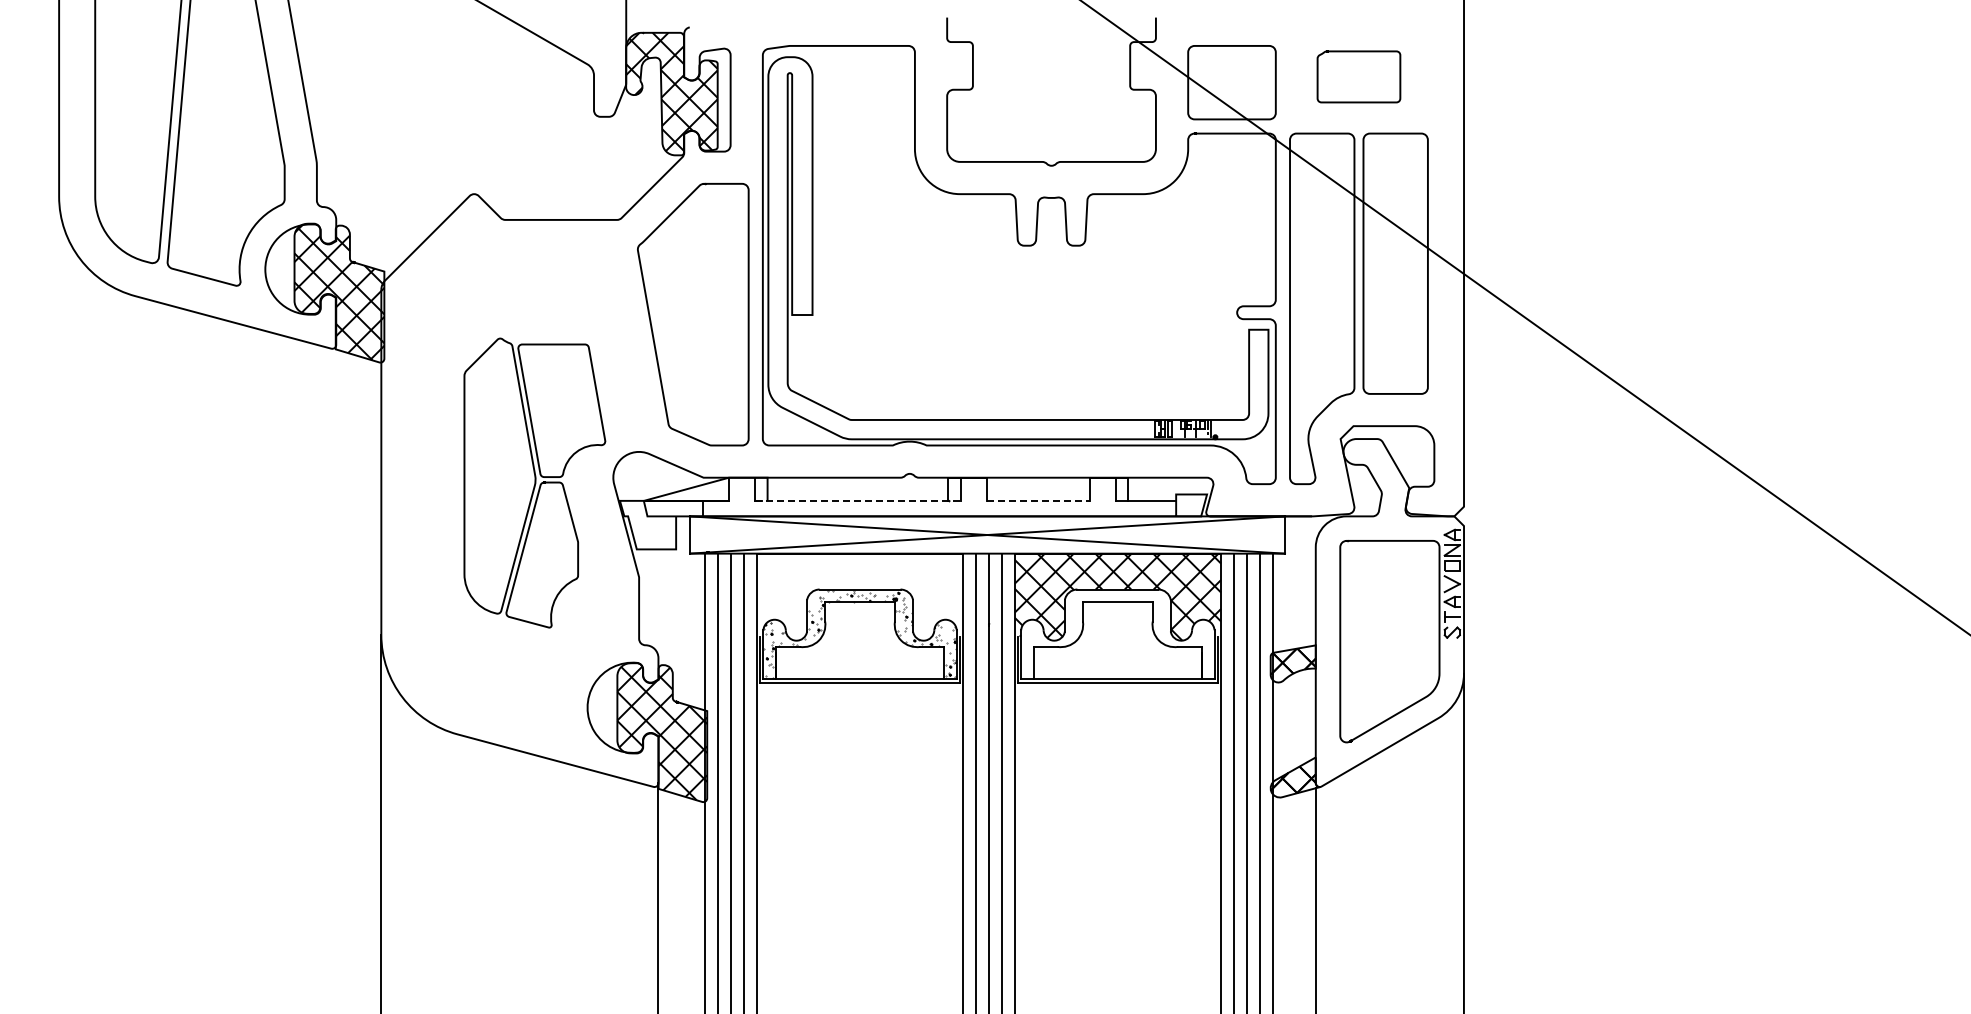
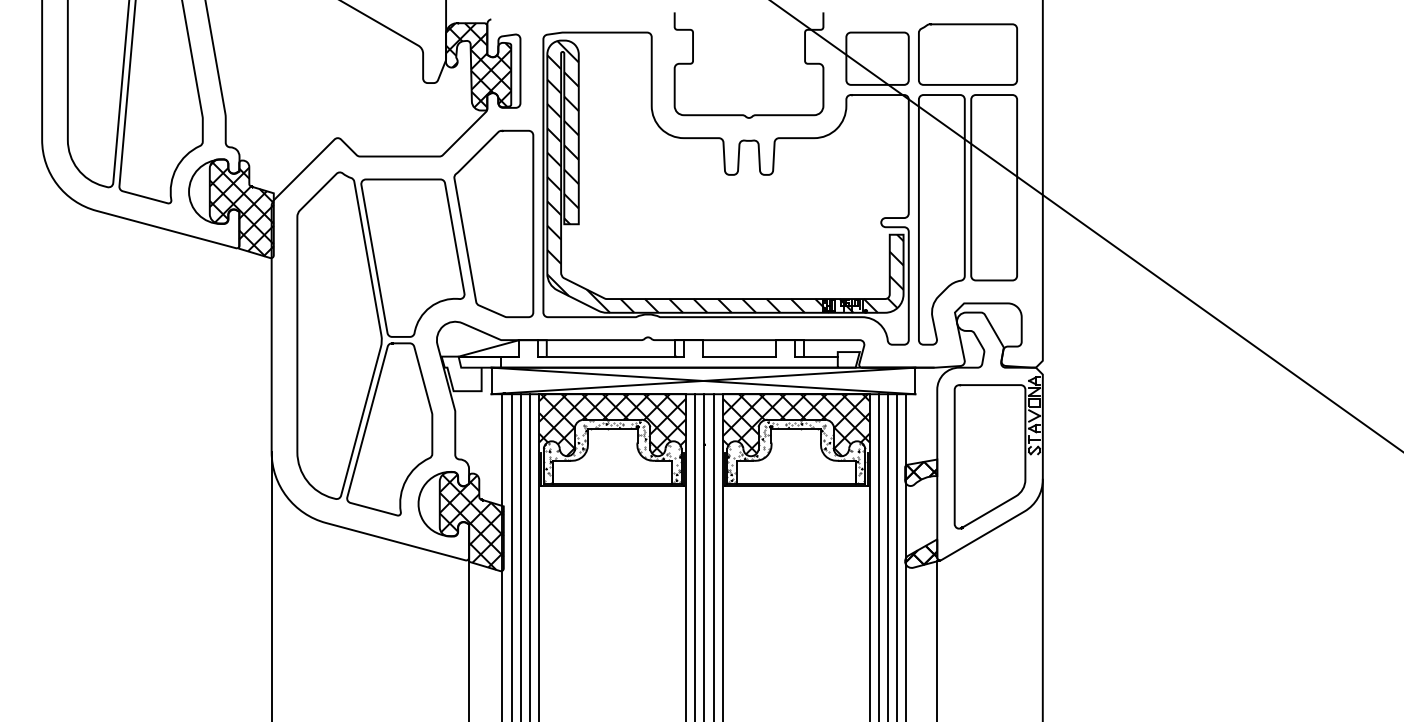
part: (1358, 76) -> (967, 54), size x1.67
hatch: (1018, 248) -> (725, 176), added
part: (534, 482) -> (380, 343), size x1.67
line: (858, 500) -> (611, 356), dashed -> solid
line: (1038, 500) -> (739, 356), dashed -> solid
hatch: (859, 596) -> (612, 424), added
hatch: (1117, 633) -> (796, 451), added

